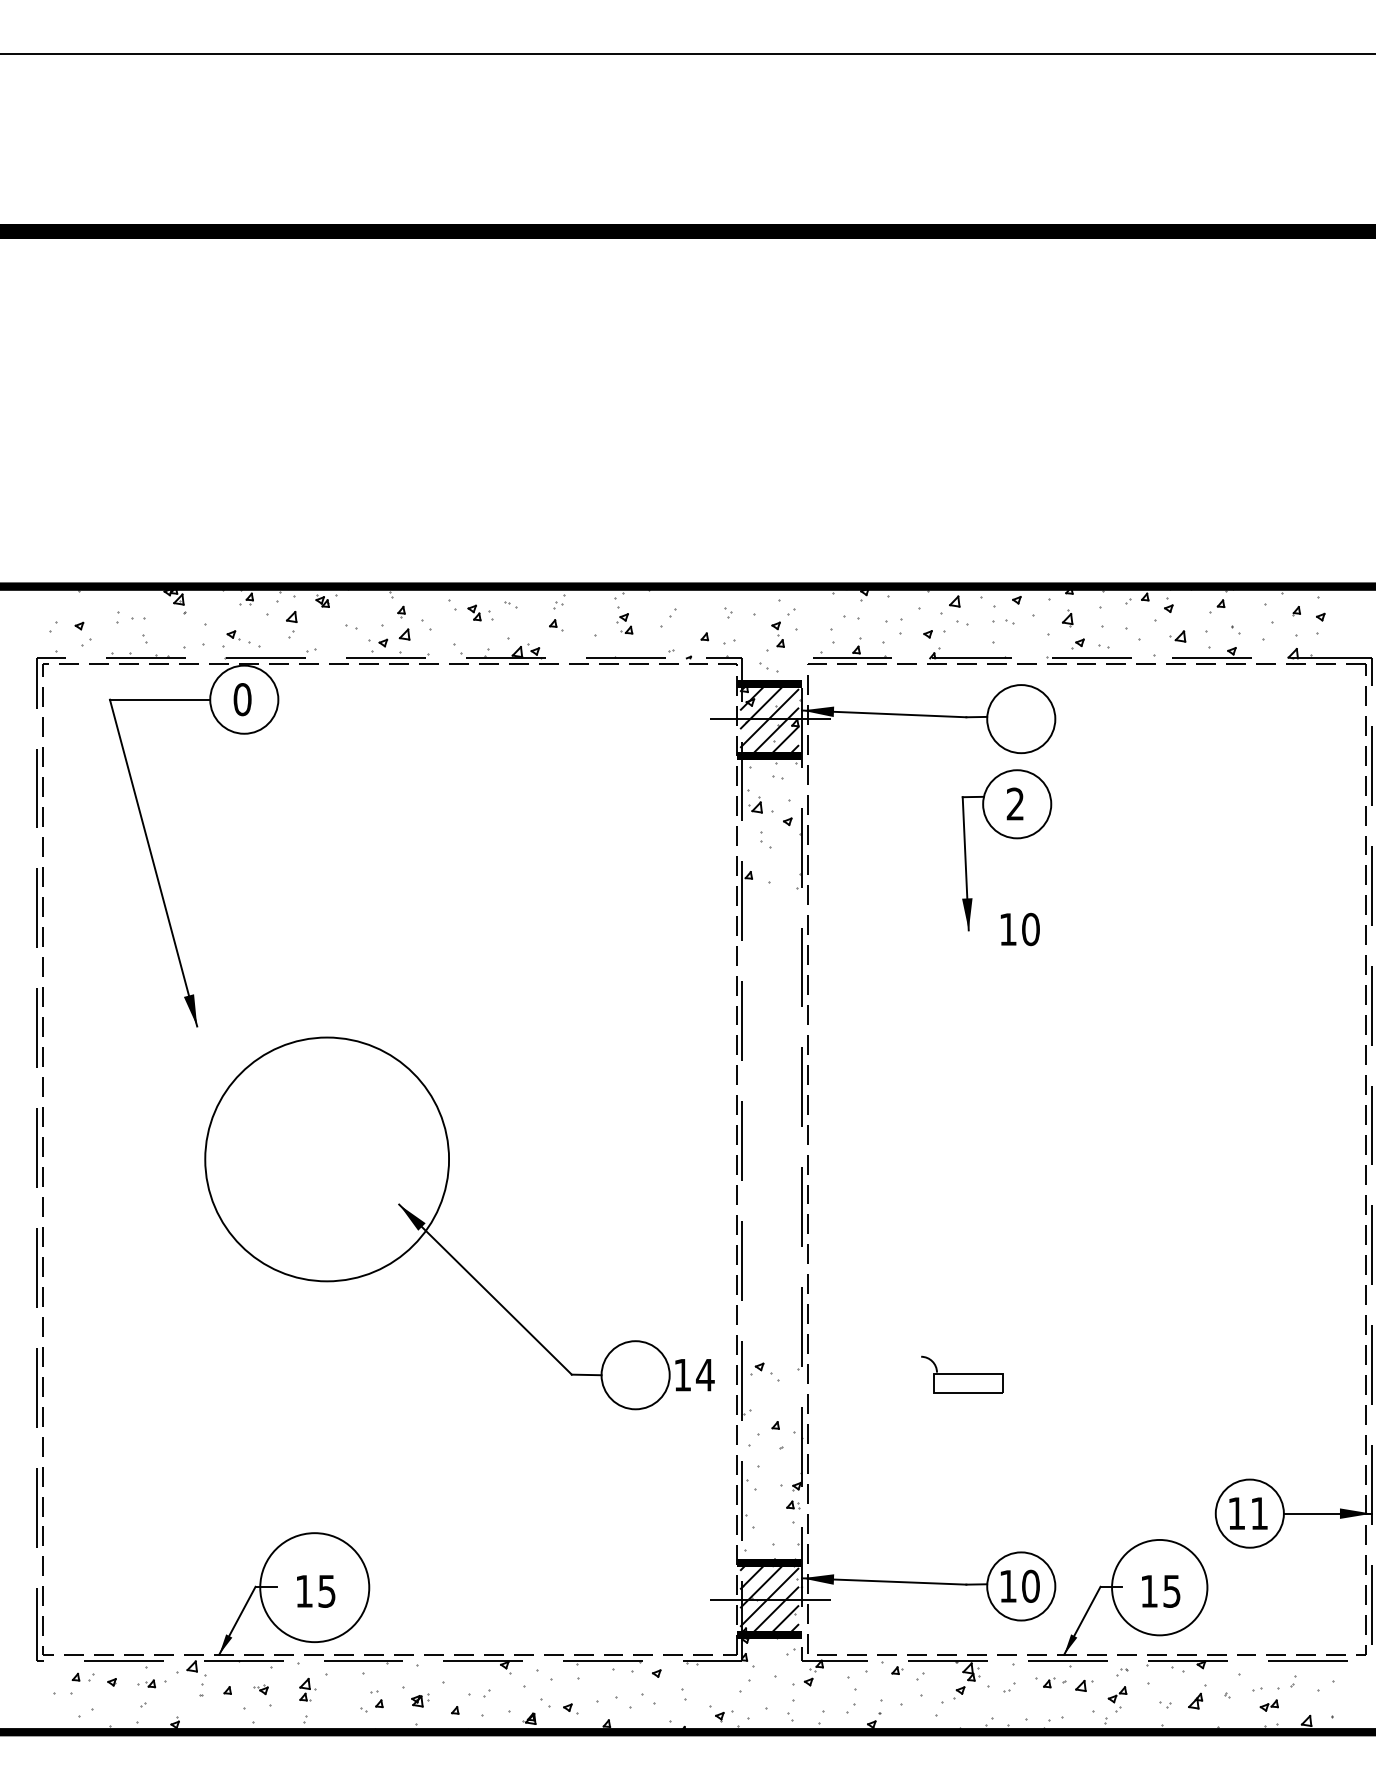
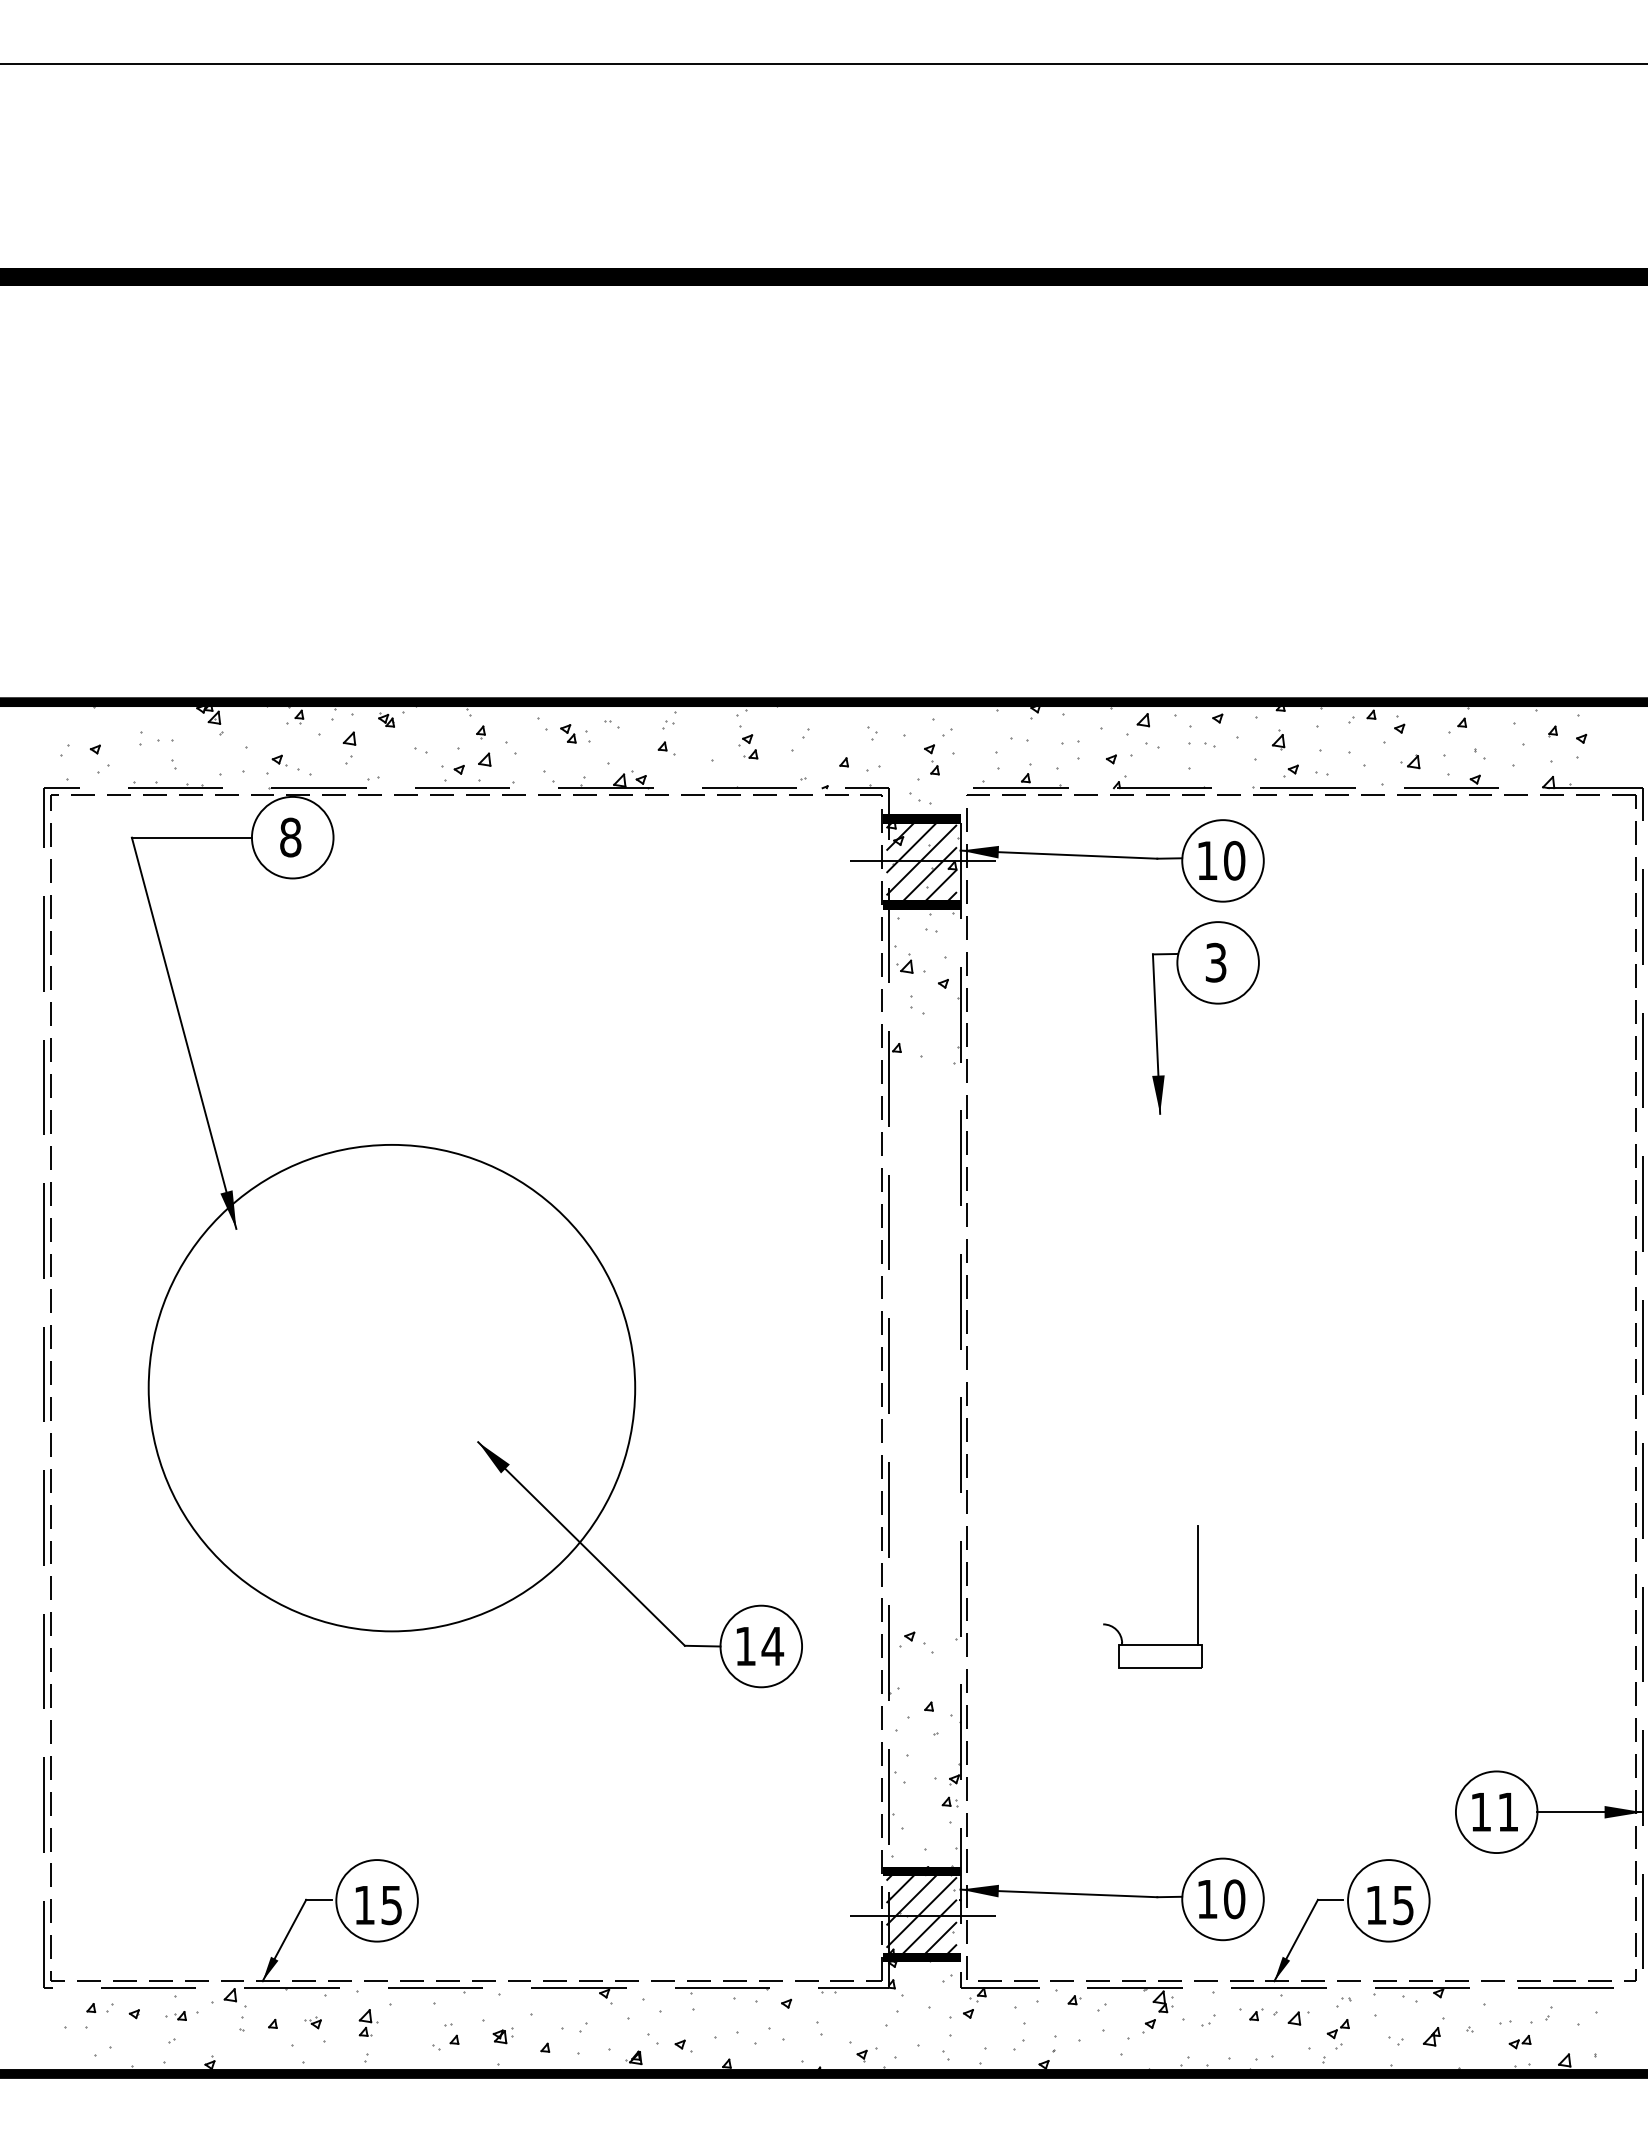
text: (242, 699) -> (290, 837), 0 -> 8
text: (1014, 803) -> (1215, 962), 2 -> 3
text: (1019, 929) -> (1221, 860), moved
circle: (326, 1158) -> (391, 1387), size x1.67
line: (1000, 1324) -> (1198, 1585), added
text: (695, 1375) -> (760, 1646), moved
circle: (314, 1587) -> (376, 1900), size x0.62
circle: (1159, 1587) -> (1388, 1900), size x0.71

